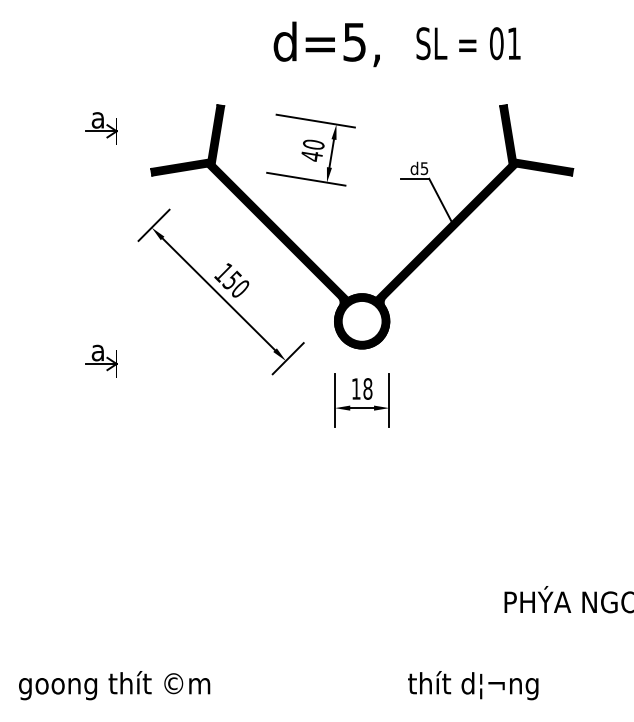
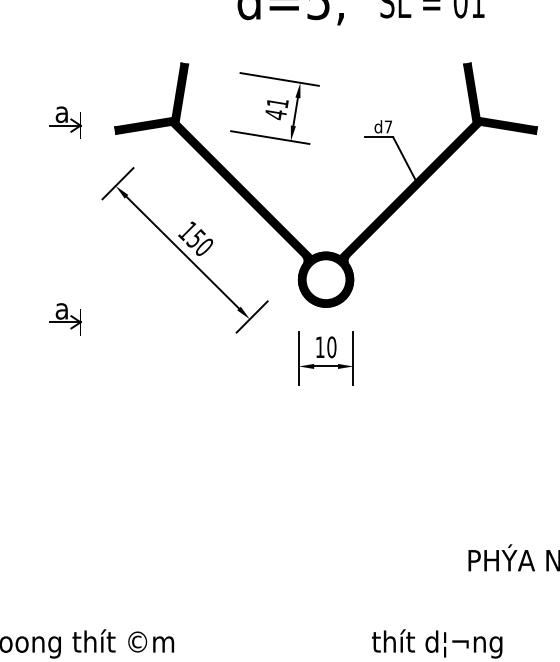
part: (101, 128) -> (65, 122), moved
text: (313, 144) -> (277, 102), 40 -> 41
text: (424, 168) -> (388, 126), d5 -> d7
text: (367, 388) -> (331, 346), 18 -> 10

